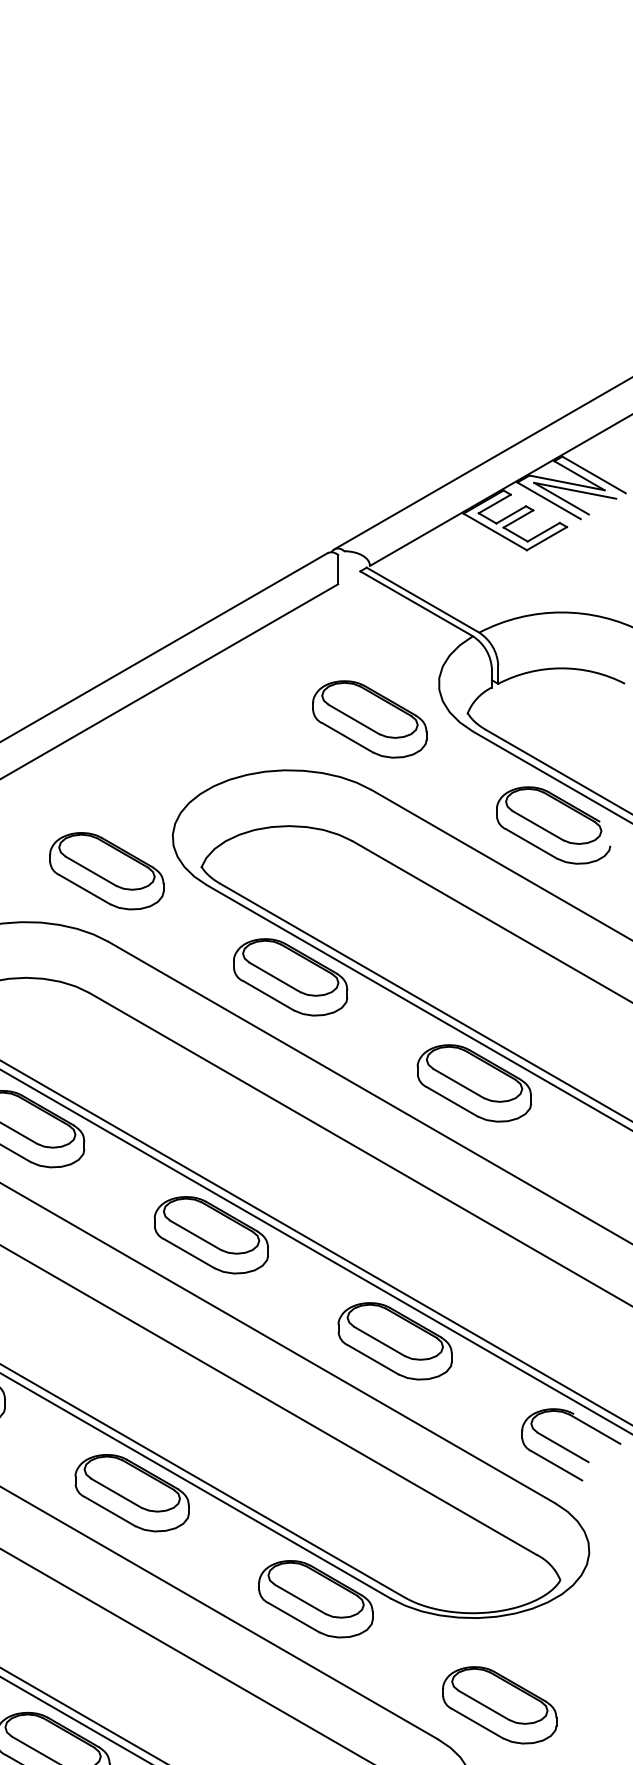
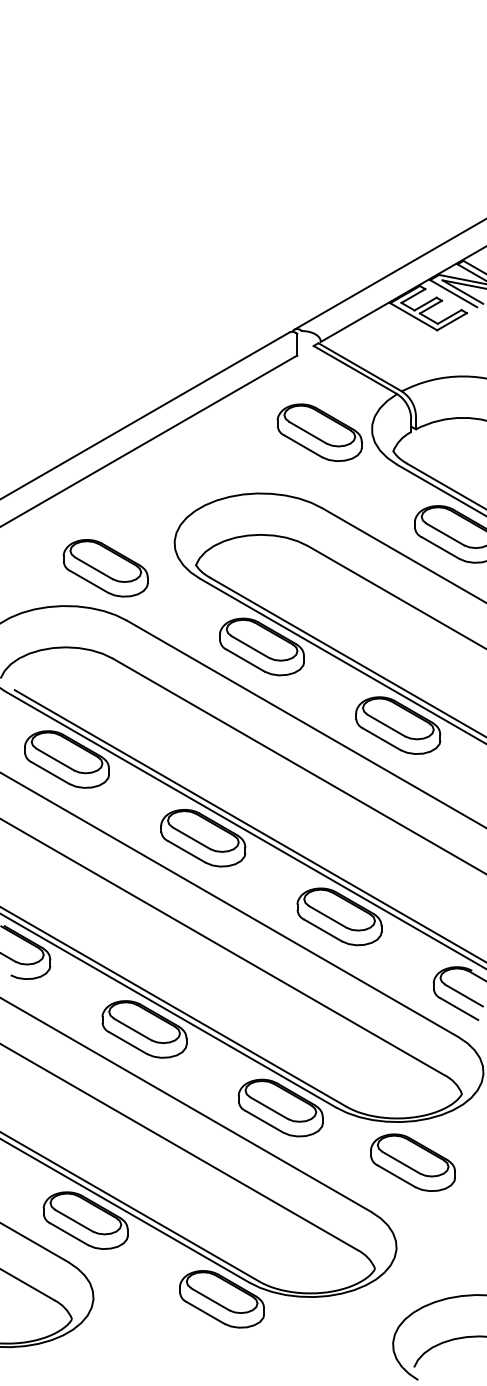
part: (369, 719) -> (319, 432), moved
part: (106, 871) -> (105, 568), moved
part: (498, 1704) -> (412, 1162), moved

